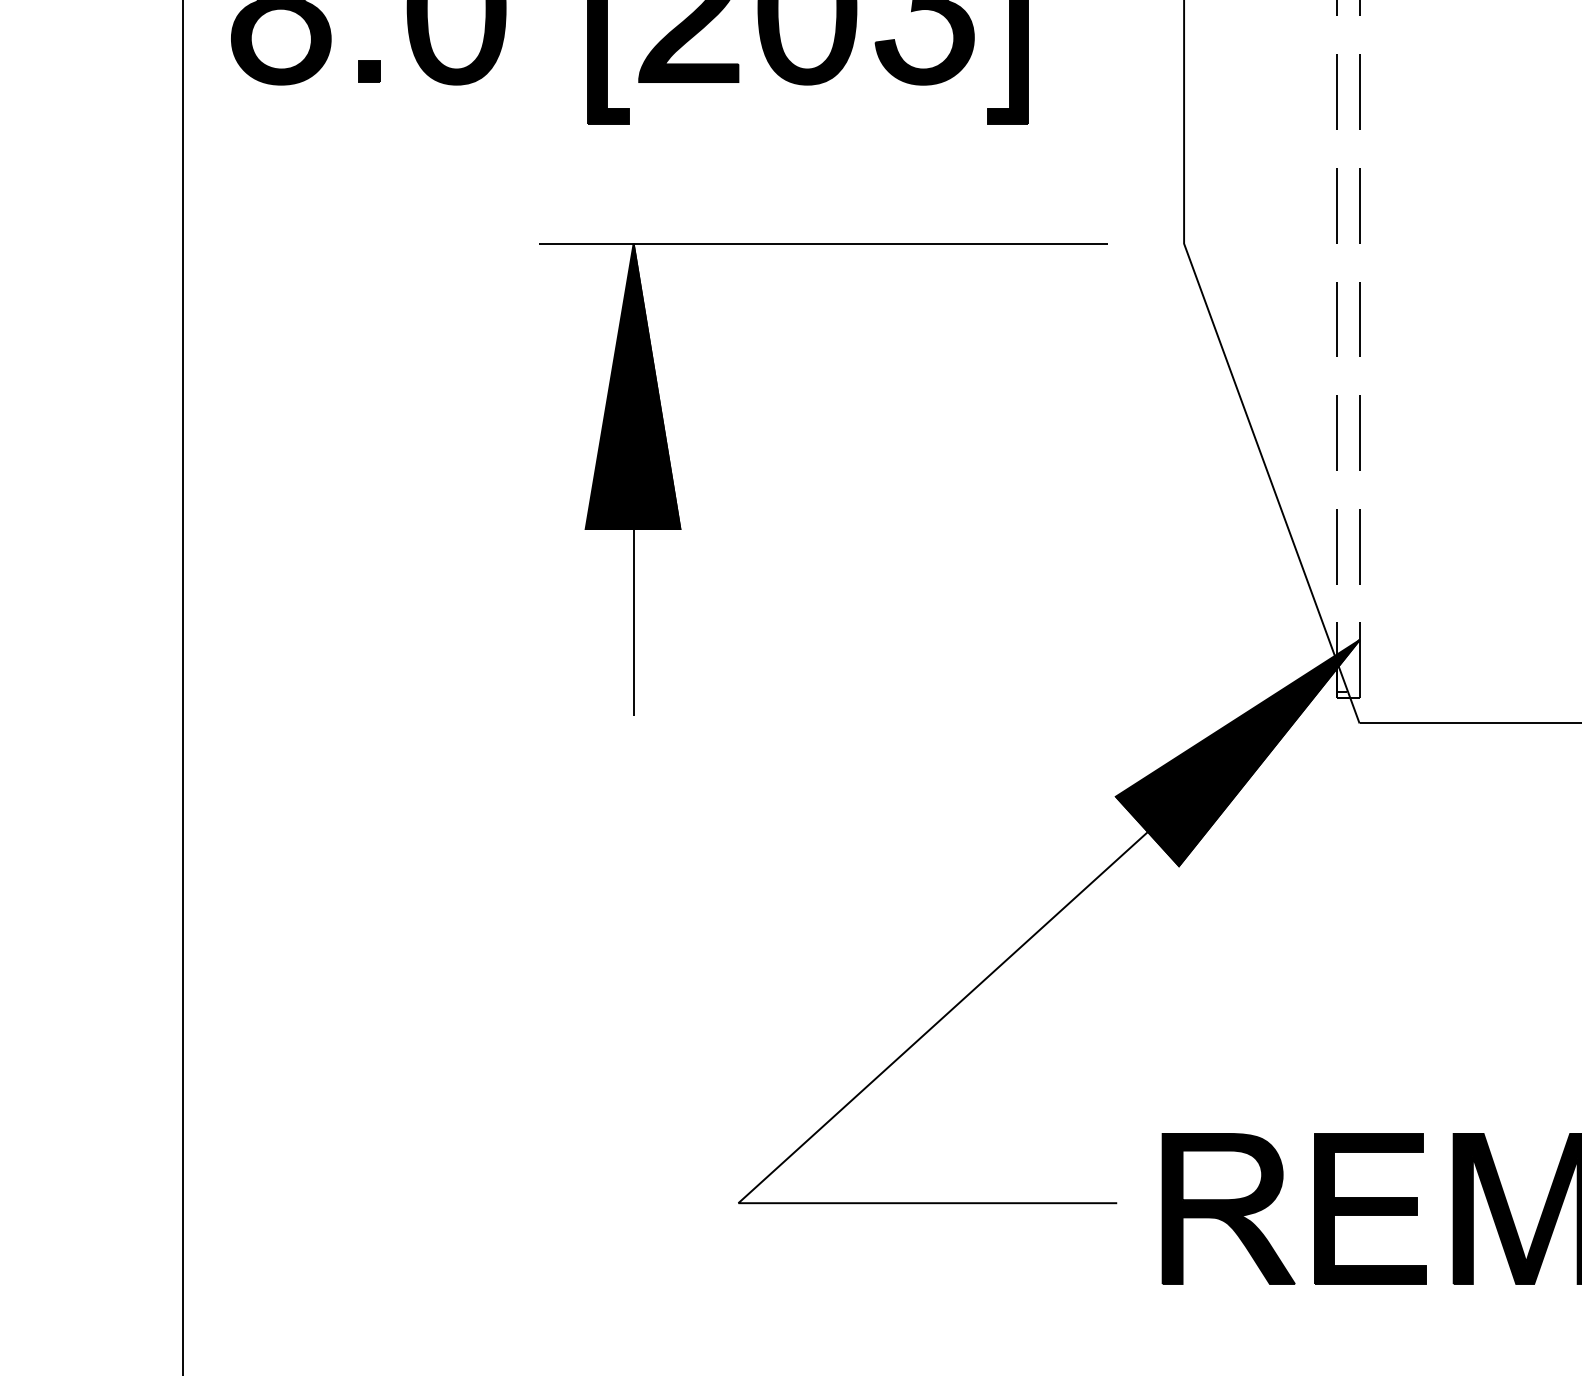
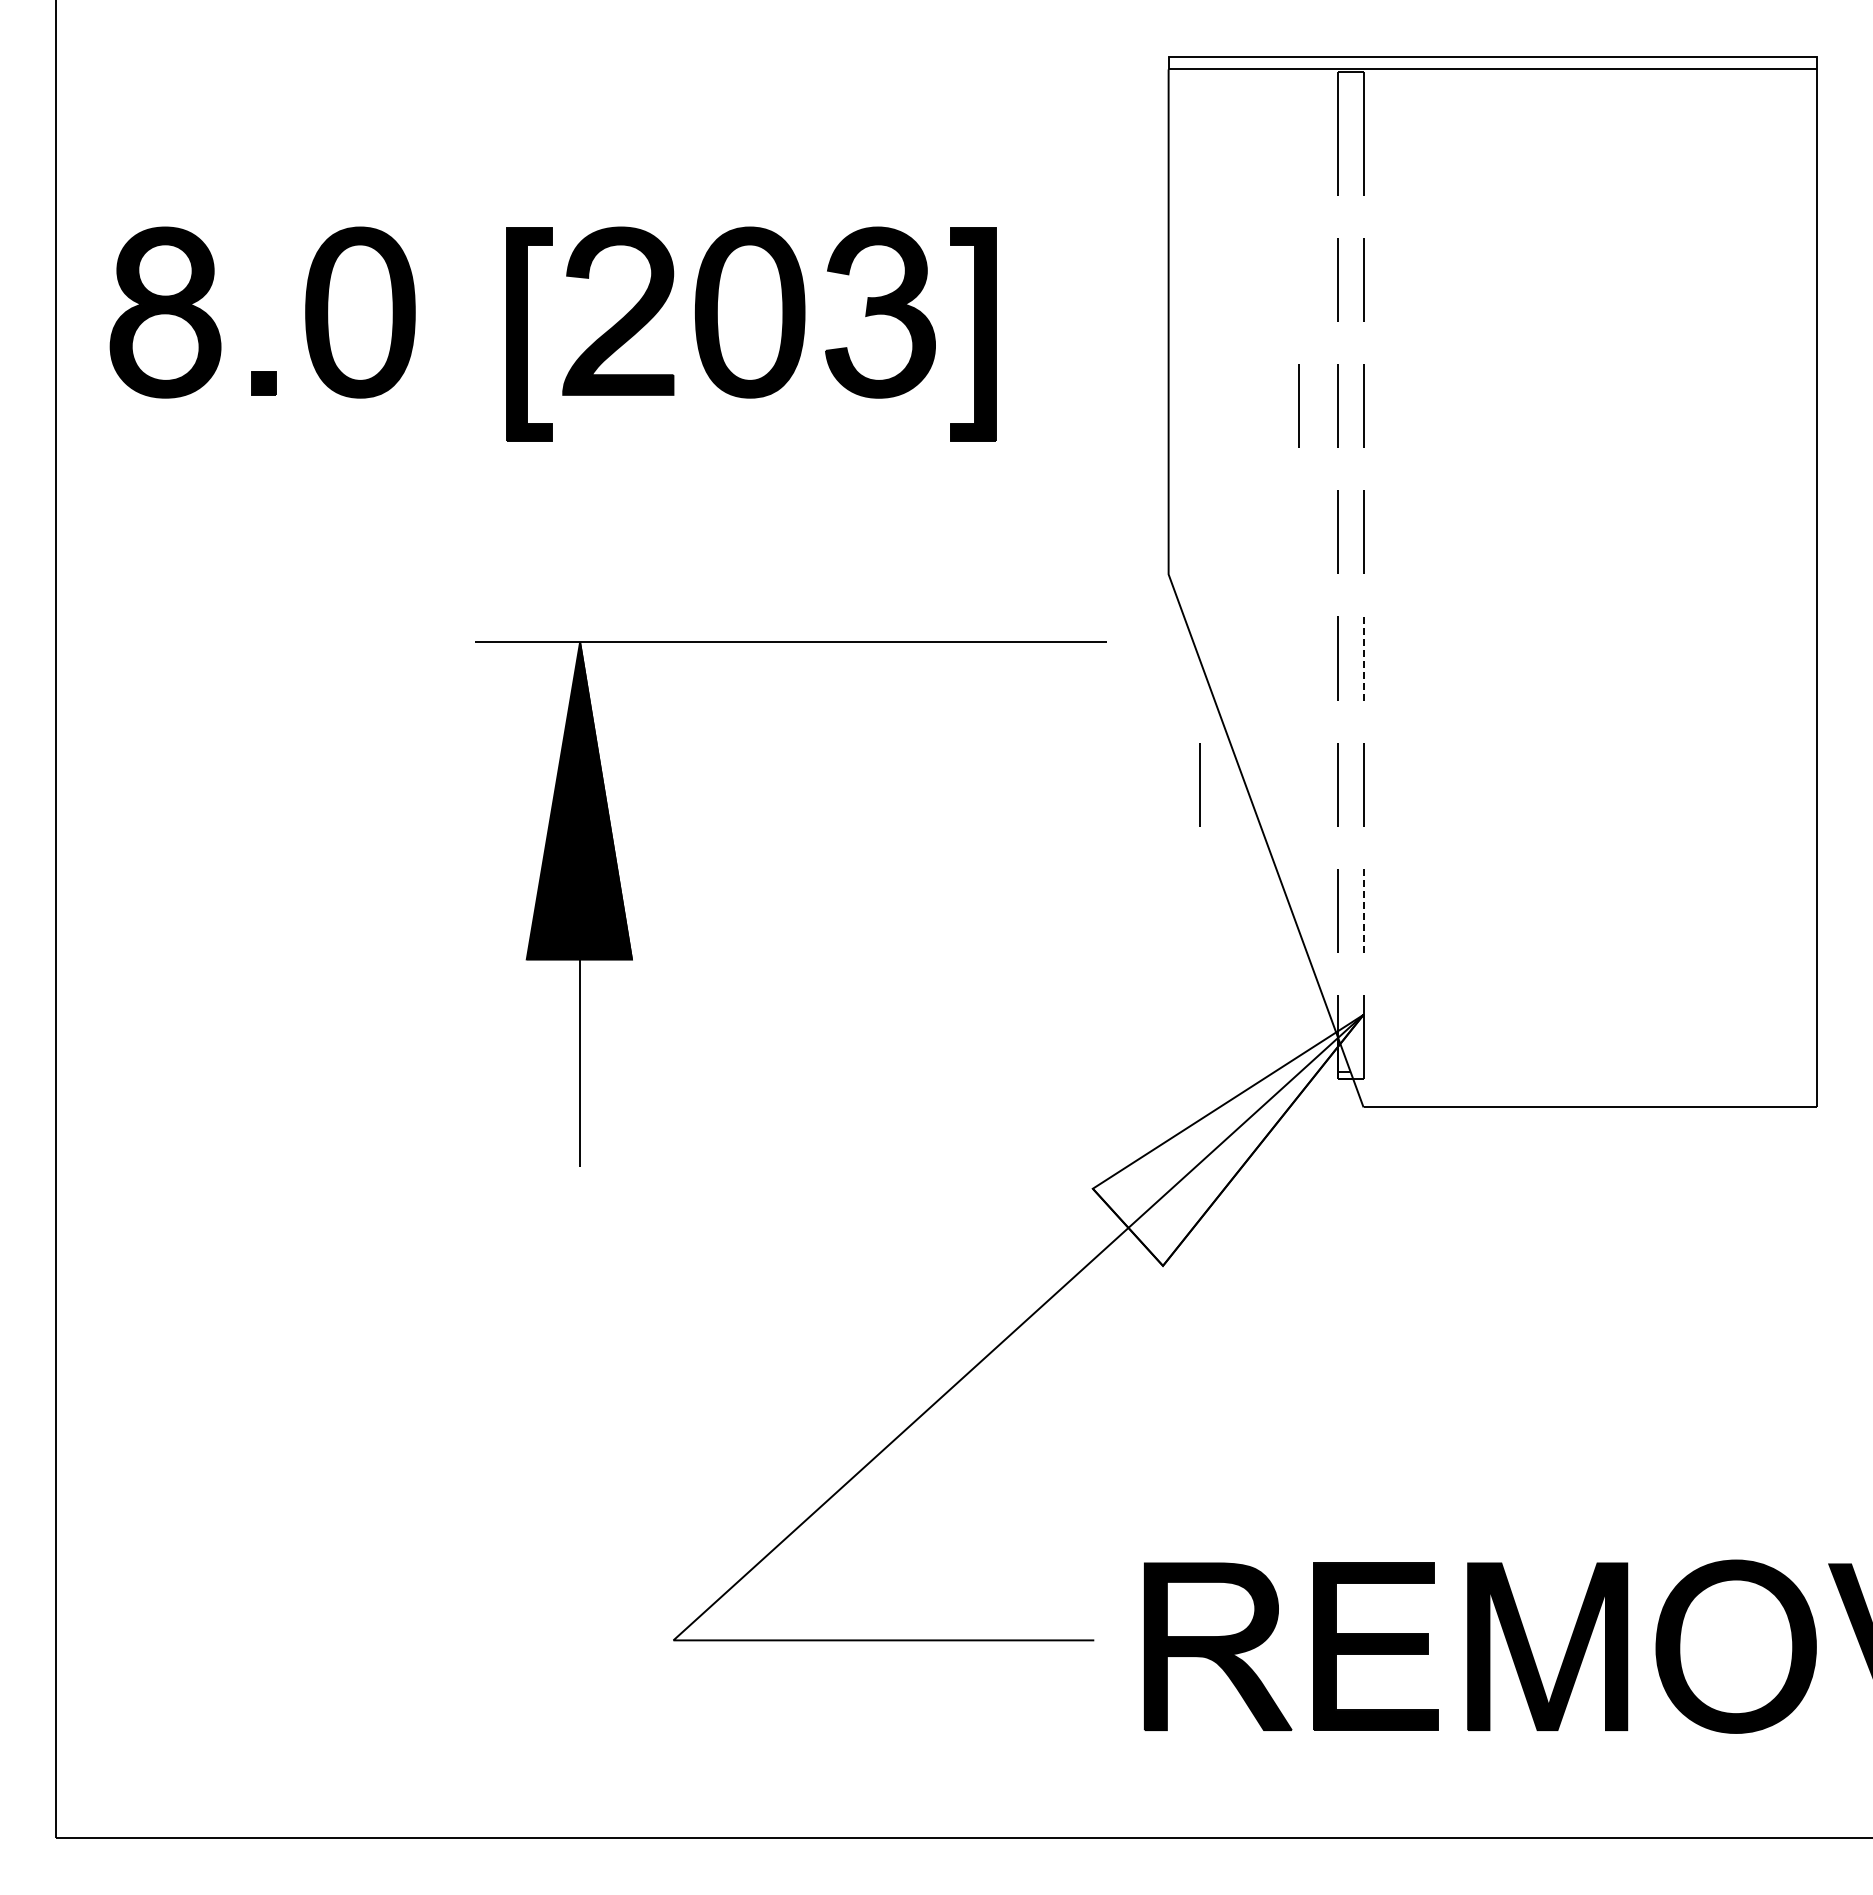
line: (1301, 91) -> (1298, 405), added
line: (1359, 319) -> (1363, 658), solid -> dashed
line: (1211, 432) -> (1199, 784), added
part: (677, 502) -> (628, 929), moved
line: (1359, 546) -> (1363, 910), solid -> dashed
fill: (1237, 752) -> (1227, 1139), removed

